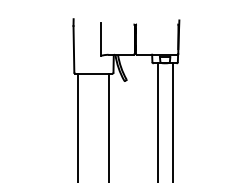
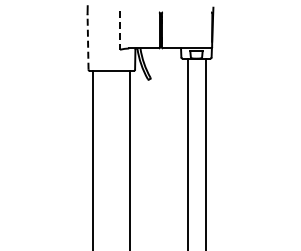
line: (101, 39) -> (120, 30), solid -> dashed
line: (74, 49) -> (88, 42), solid -> dashed

